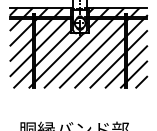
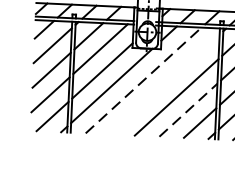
line: (79, 53) -> (144, 80), solid -> dashed
line: (91, 54) -> (163, 83), removed
line: (108, 70) -> (189, 110), solid -> dashed

